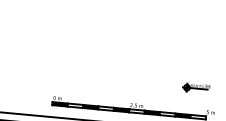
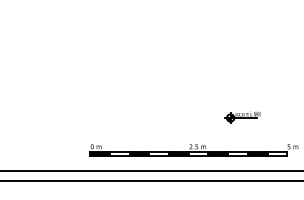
part: (196, 88) -> (242, 117), moved

